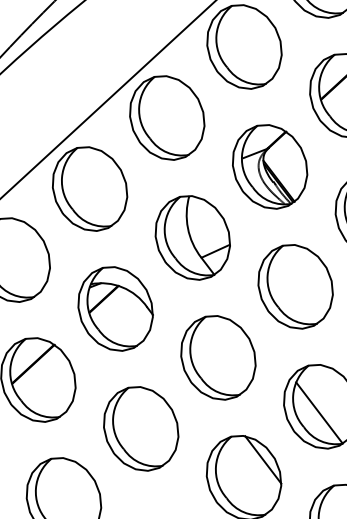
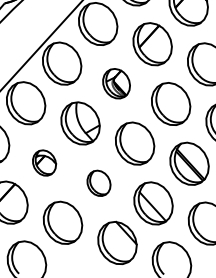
part: (269, 166) -> (116, 83), size x0.7
part: (115, 307) -> (44, 162), size x0.6
part: (217, 358) -> (98, 183), size x0.6

